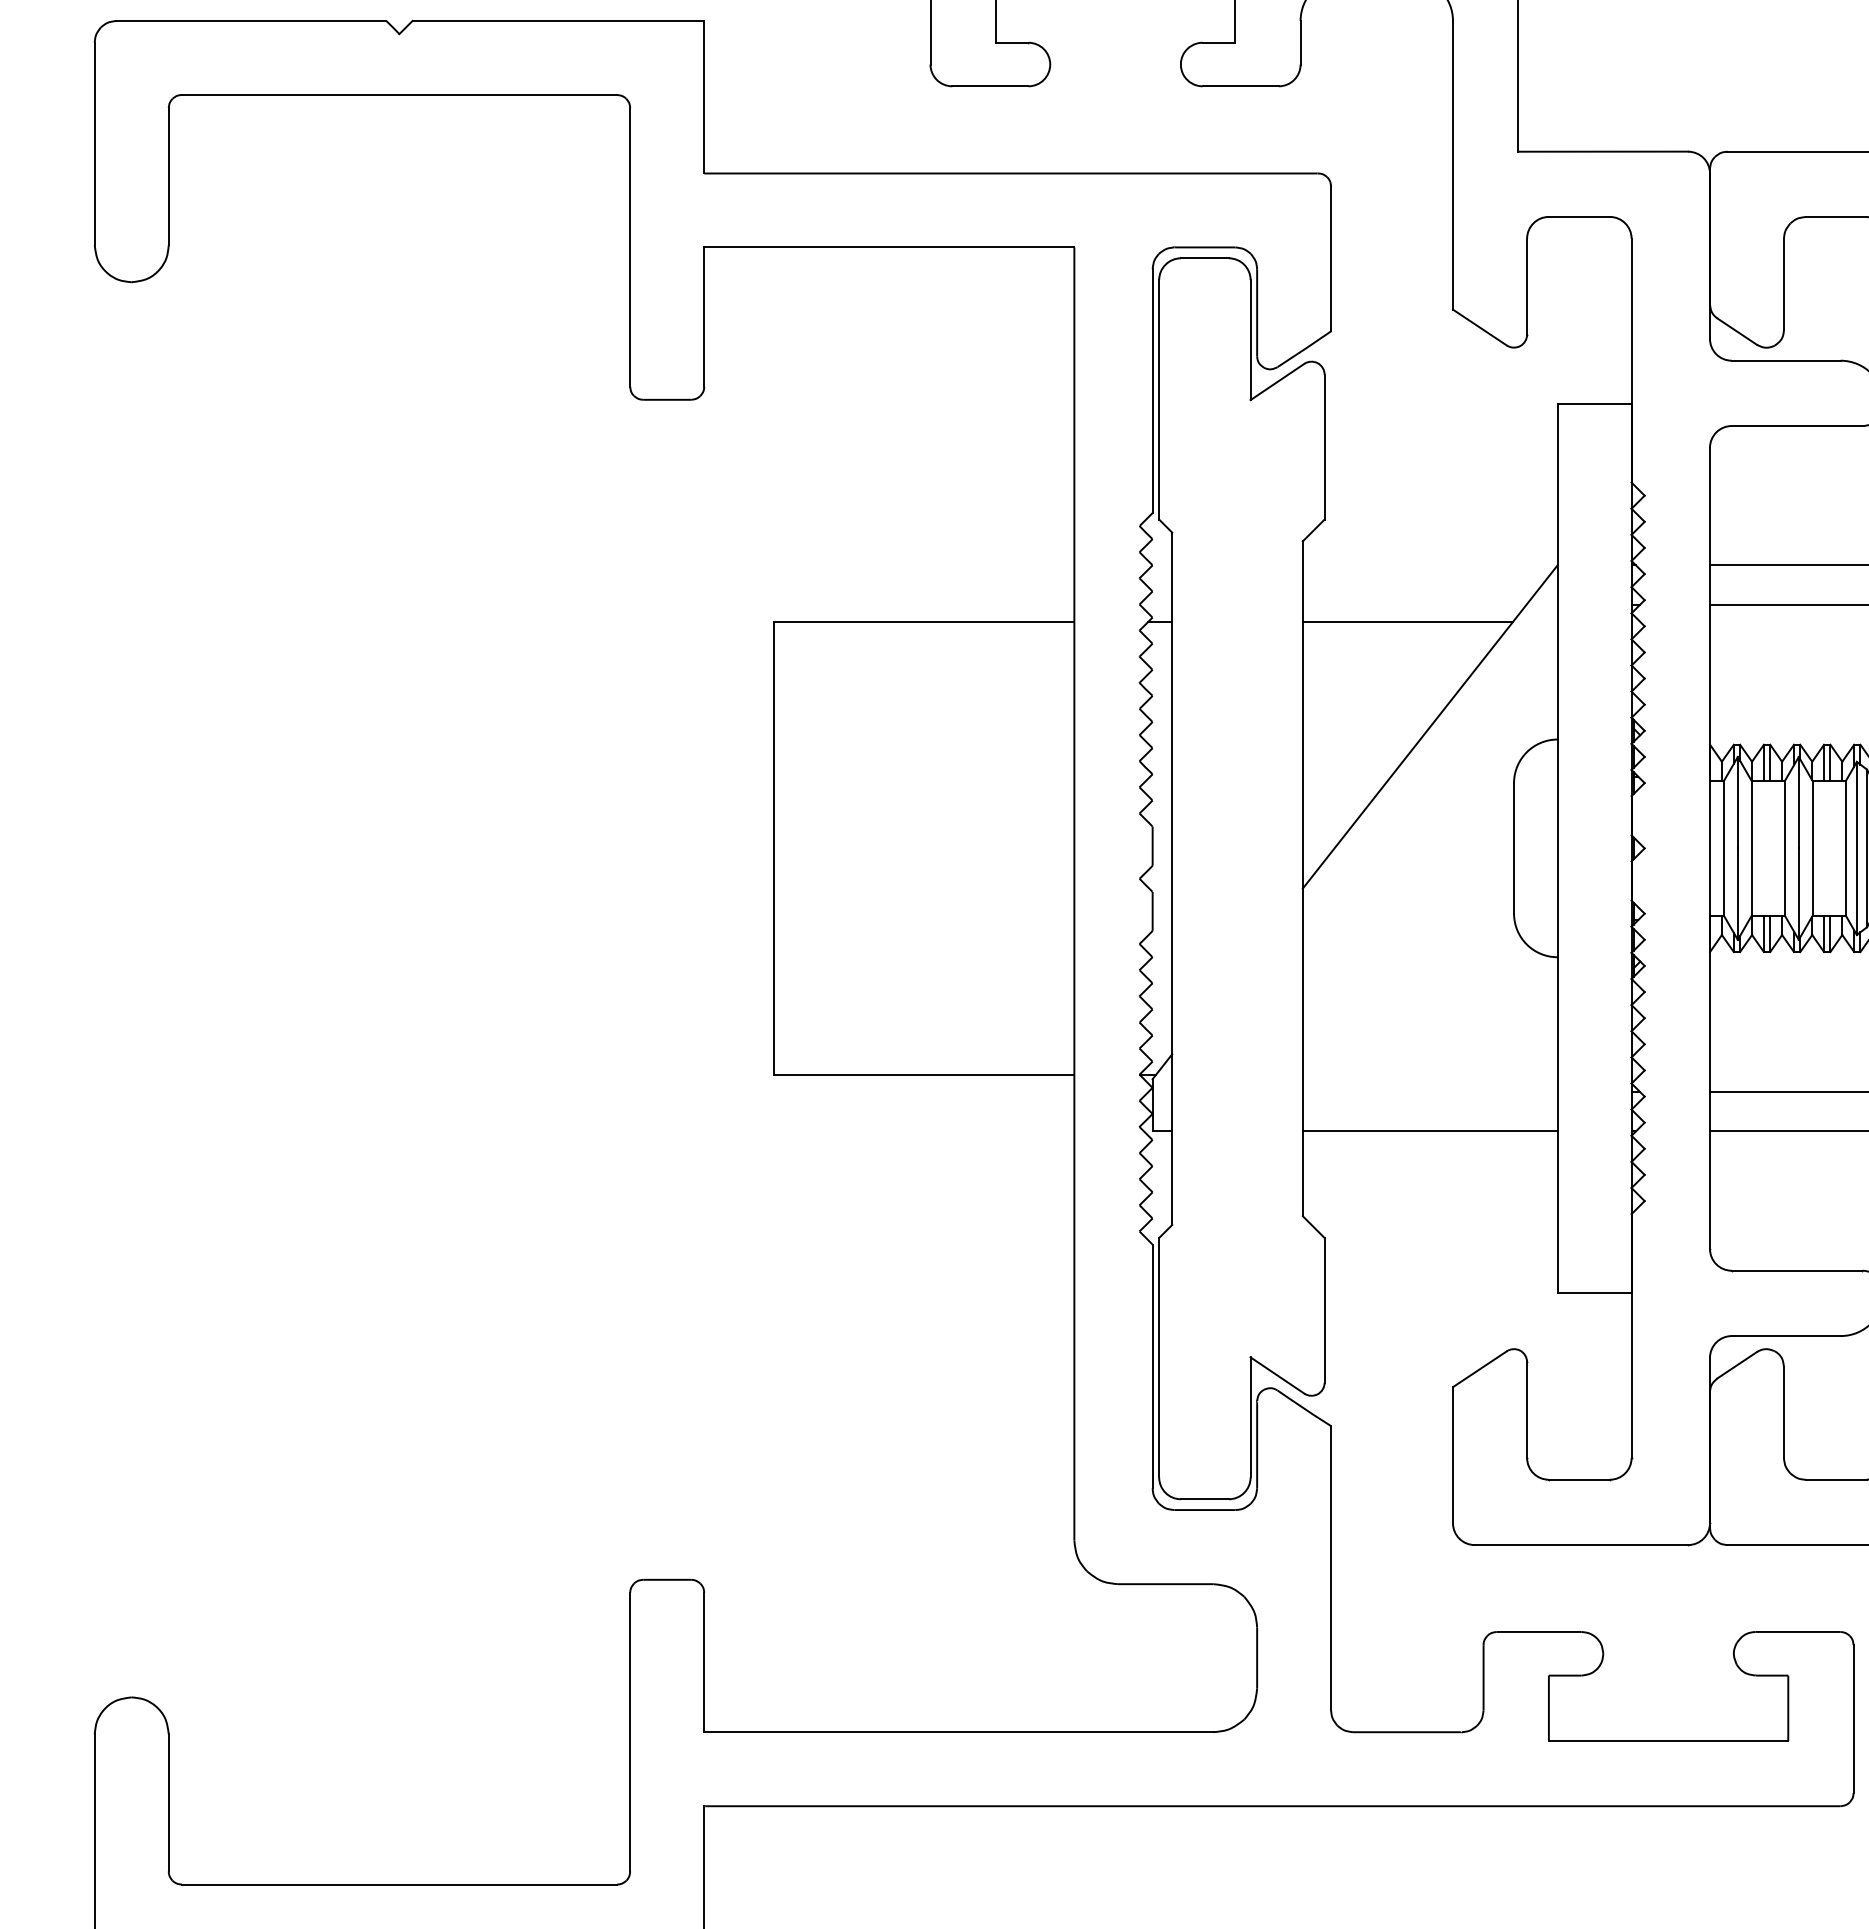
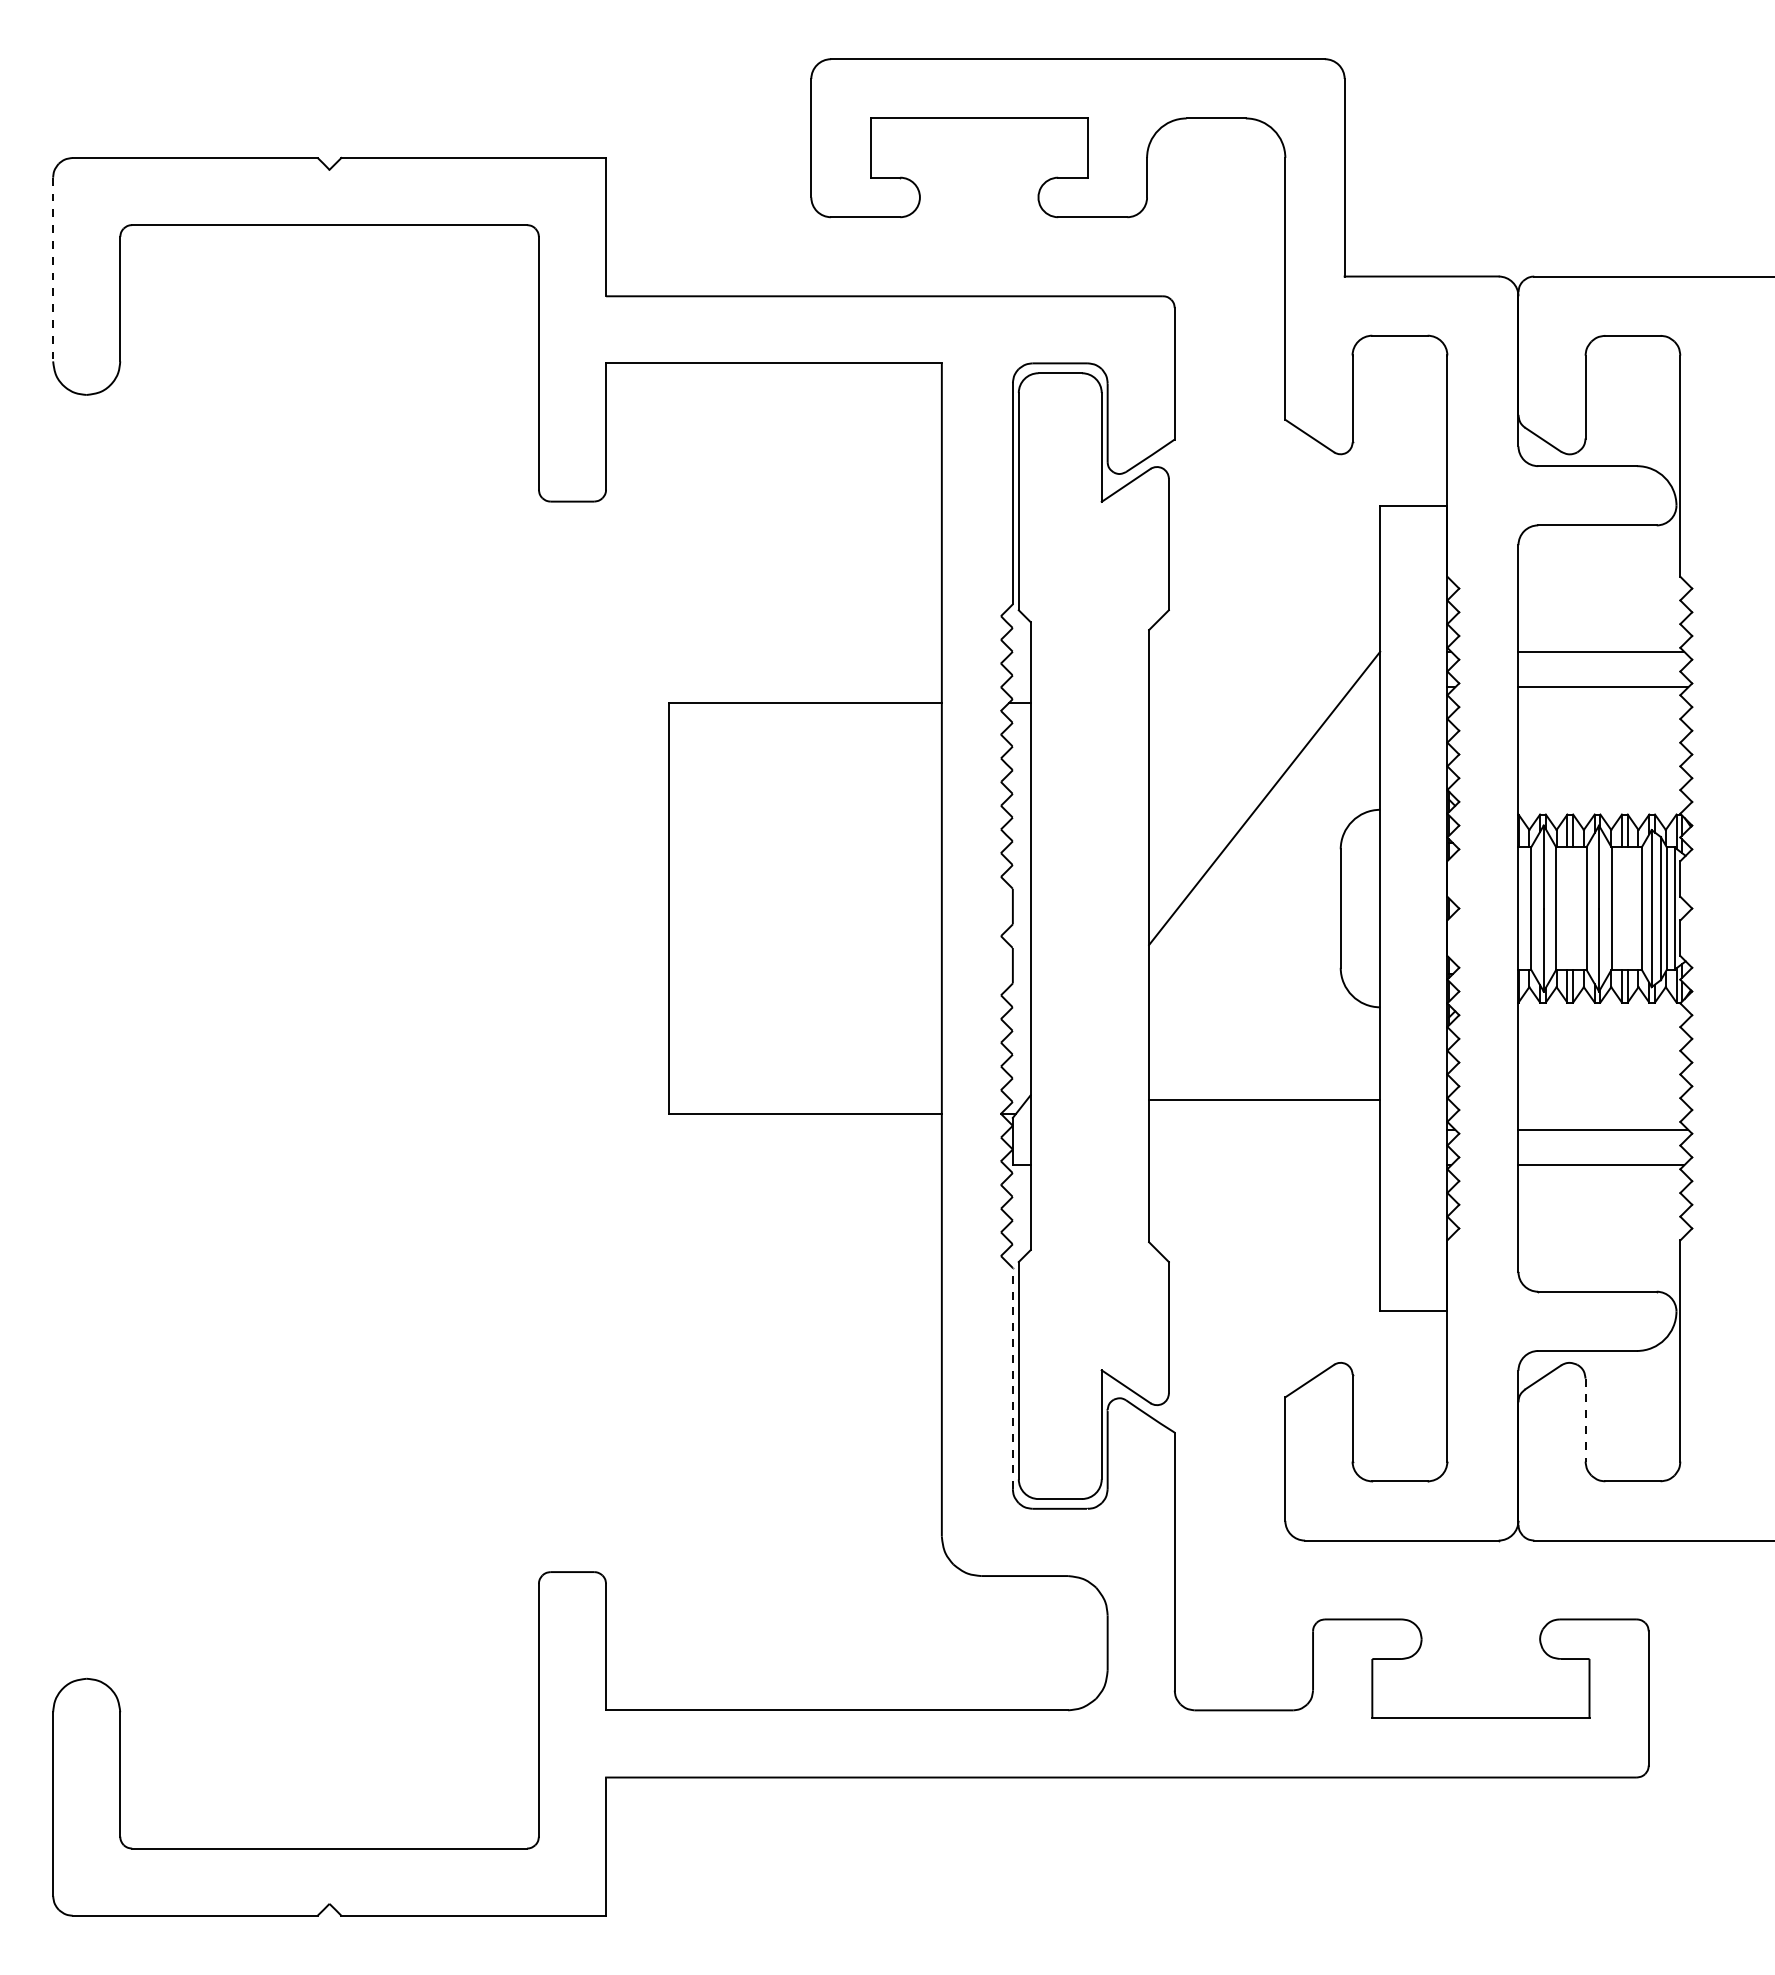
line: (95, 143) -> (53, 269), solid -> dashed
line: (1407, 622) -> (1244, 703), removed
line: (1430, 1131) -> (1264, 1100), moved
line: (1152, 1366) -> (1012, 1378), solid -> dashed
line: (1783, 1412) -> (1585, 1420), solid -> dashed

